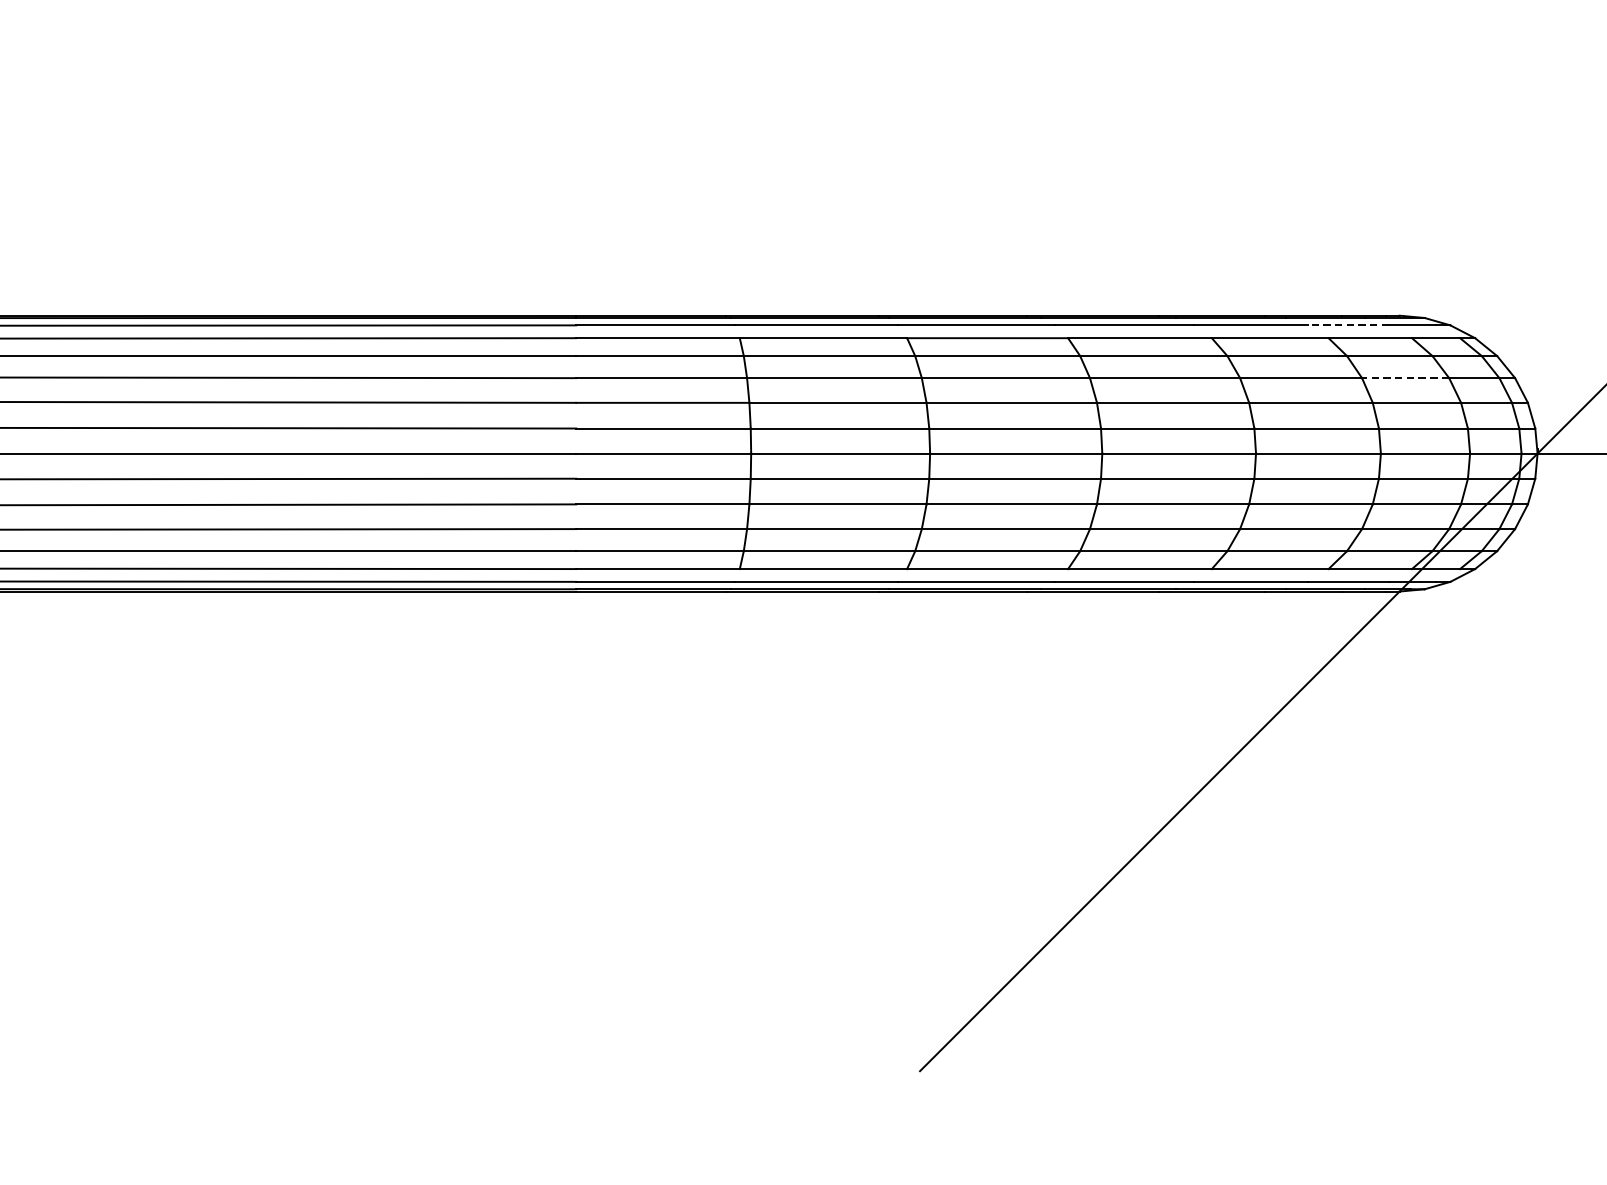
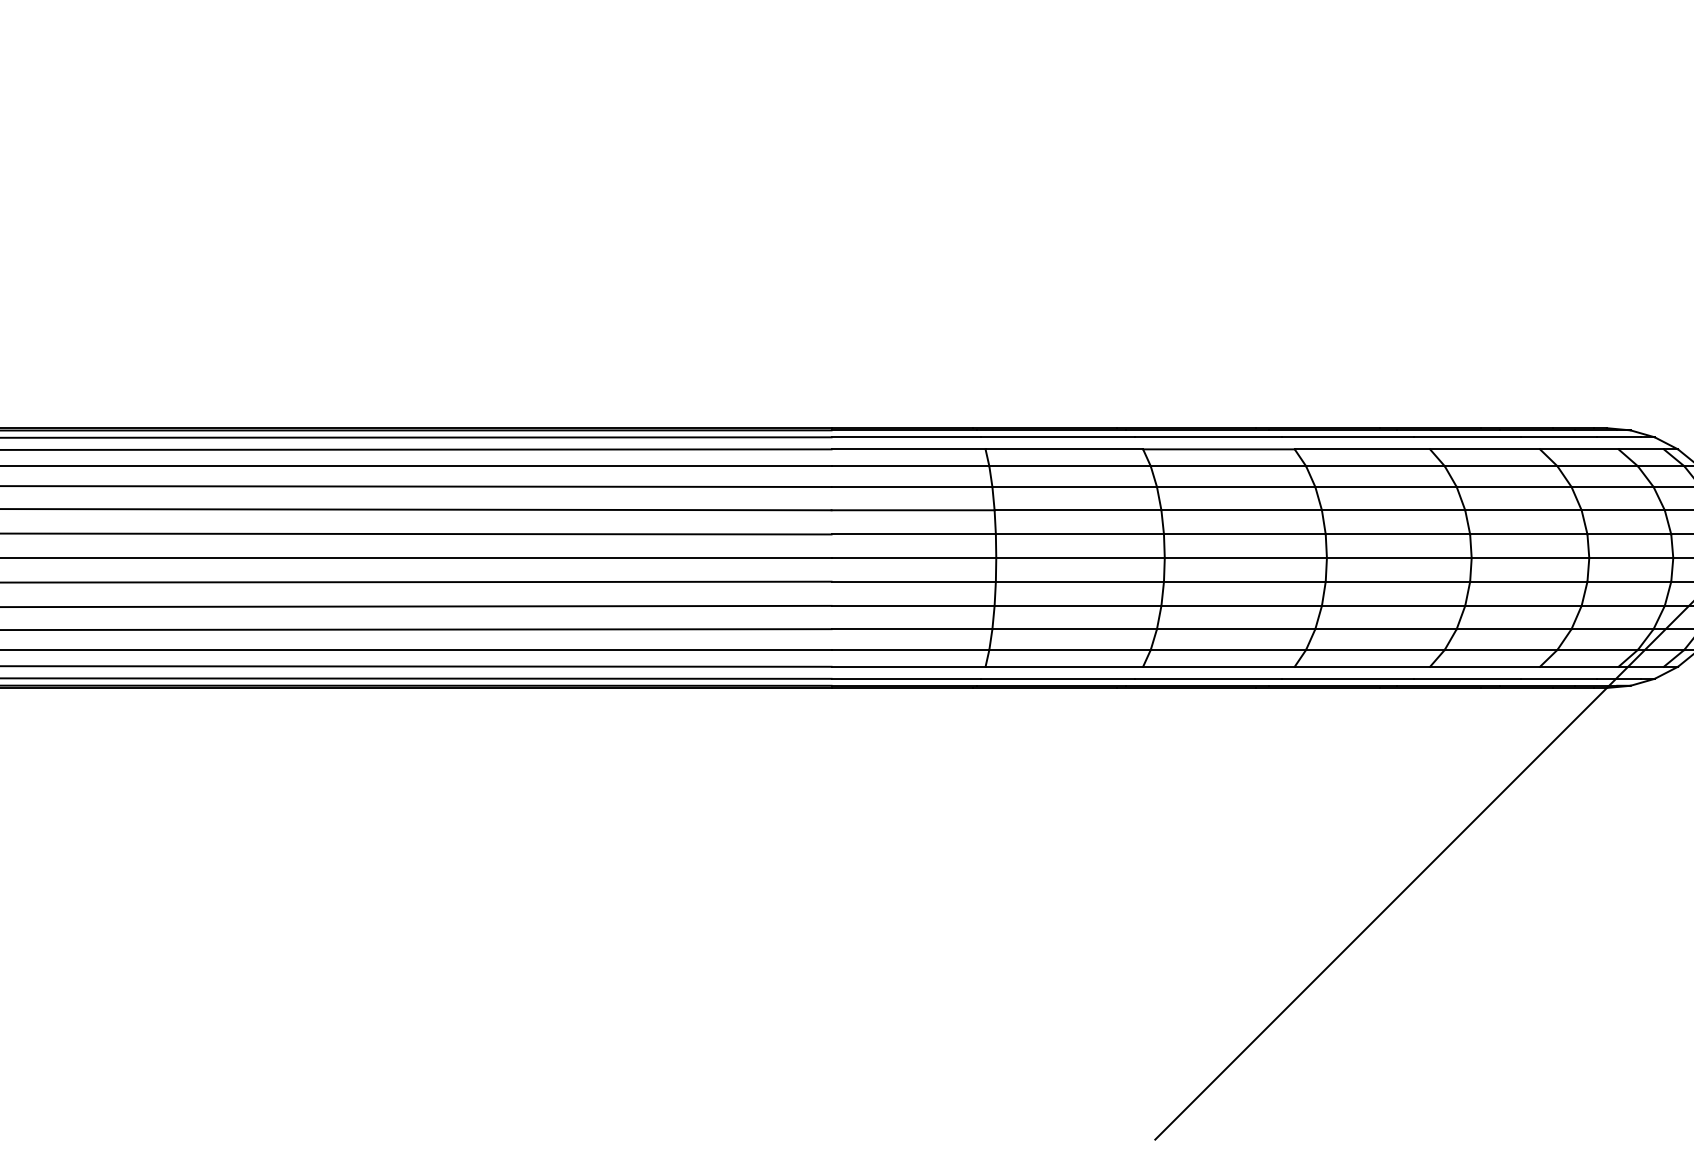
line: (1348, 325) -> (1558, 437), dashed -> solid
line: (1405, 378) -> (1612, 487), dashed -> solid

